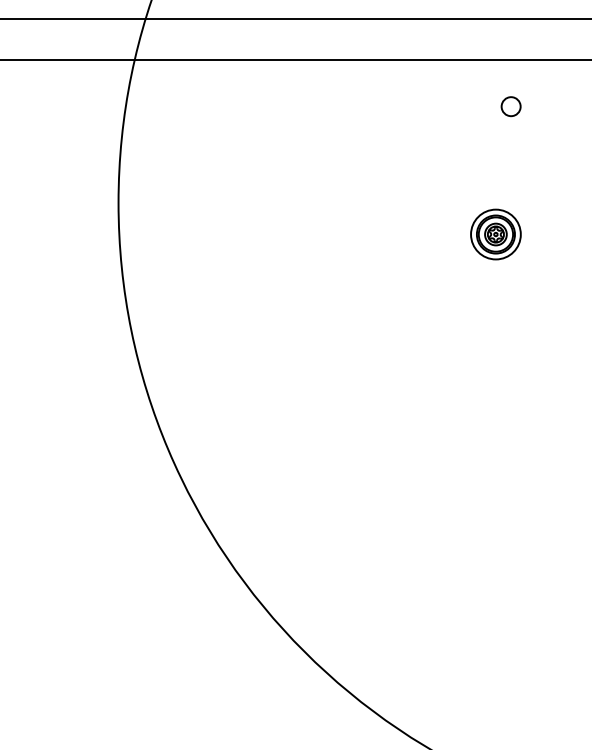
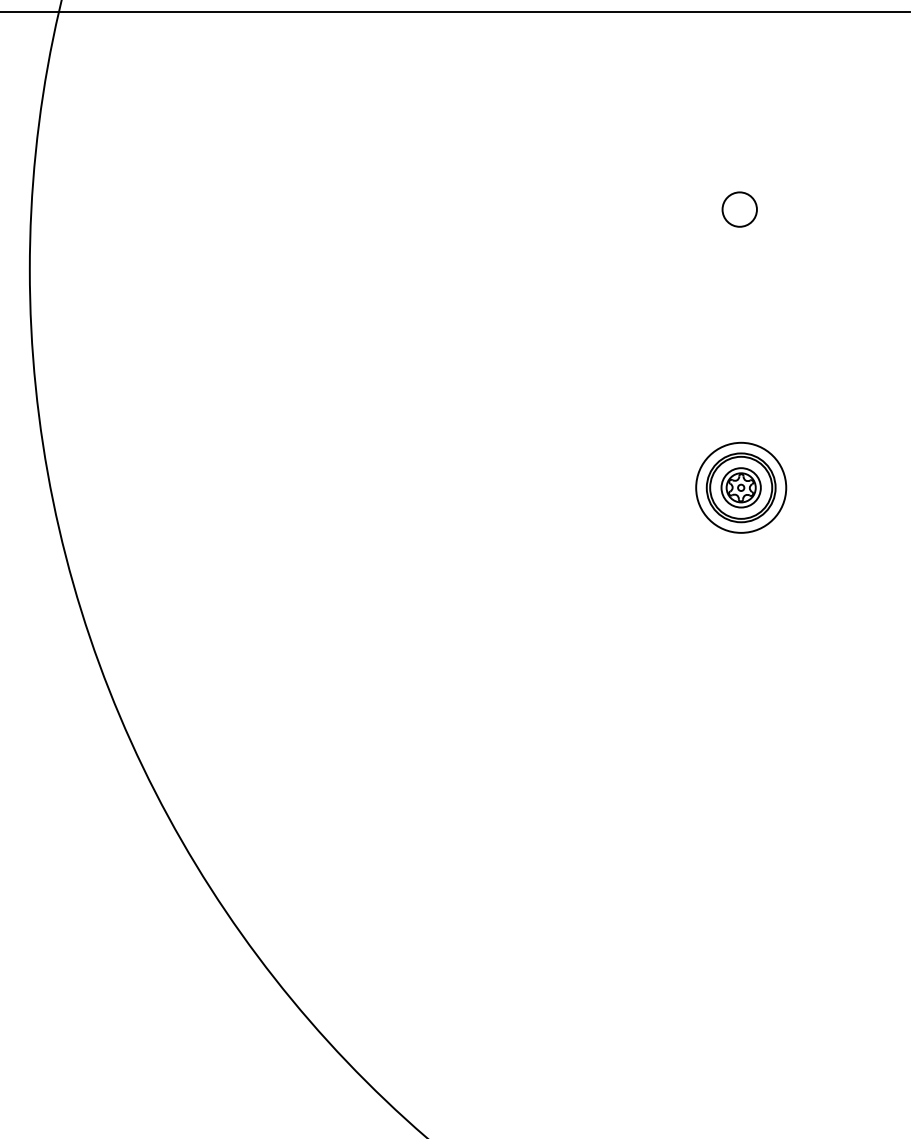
circle: (510, 106) -> (738, 209), moved
part: (495, 234) -> (740, 487), moved

